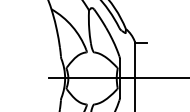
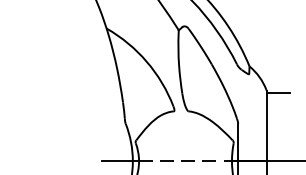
line: (93, 78) -> (187, 161), solid -> dashed

